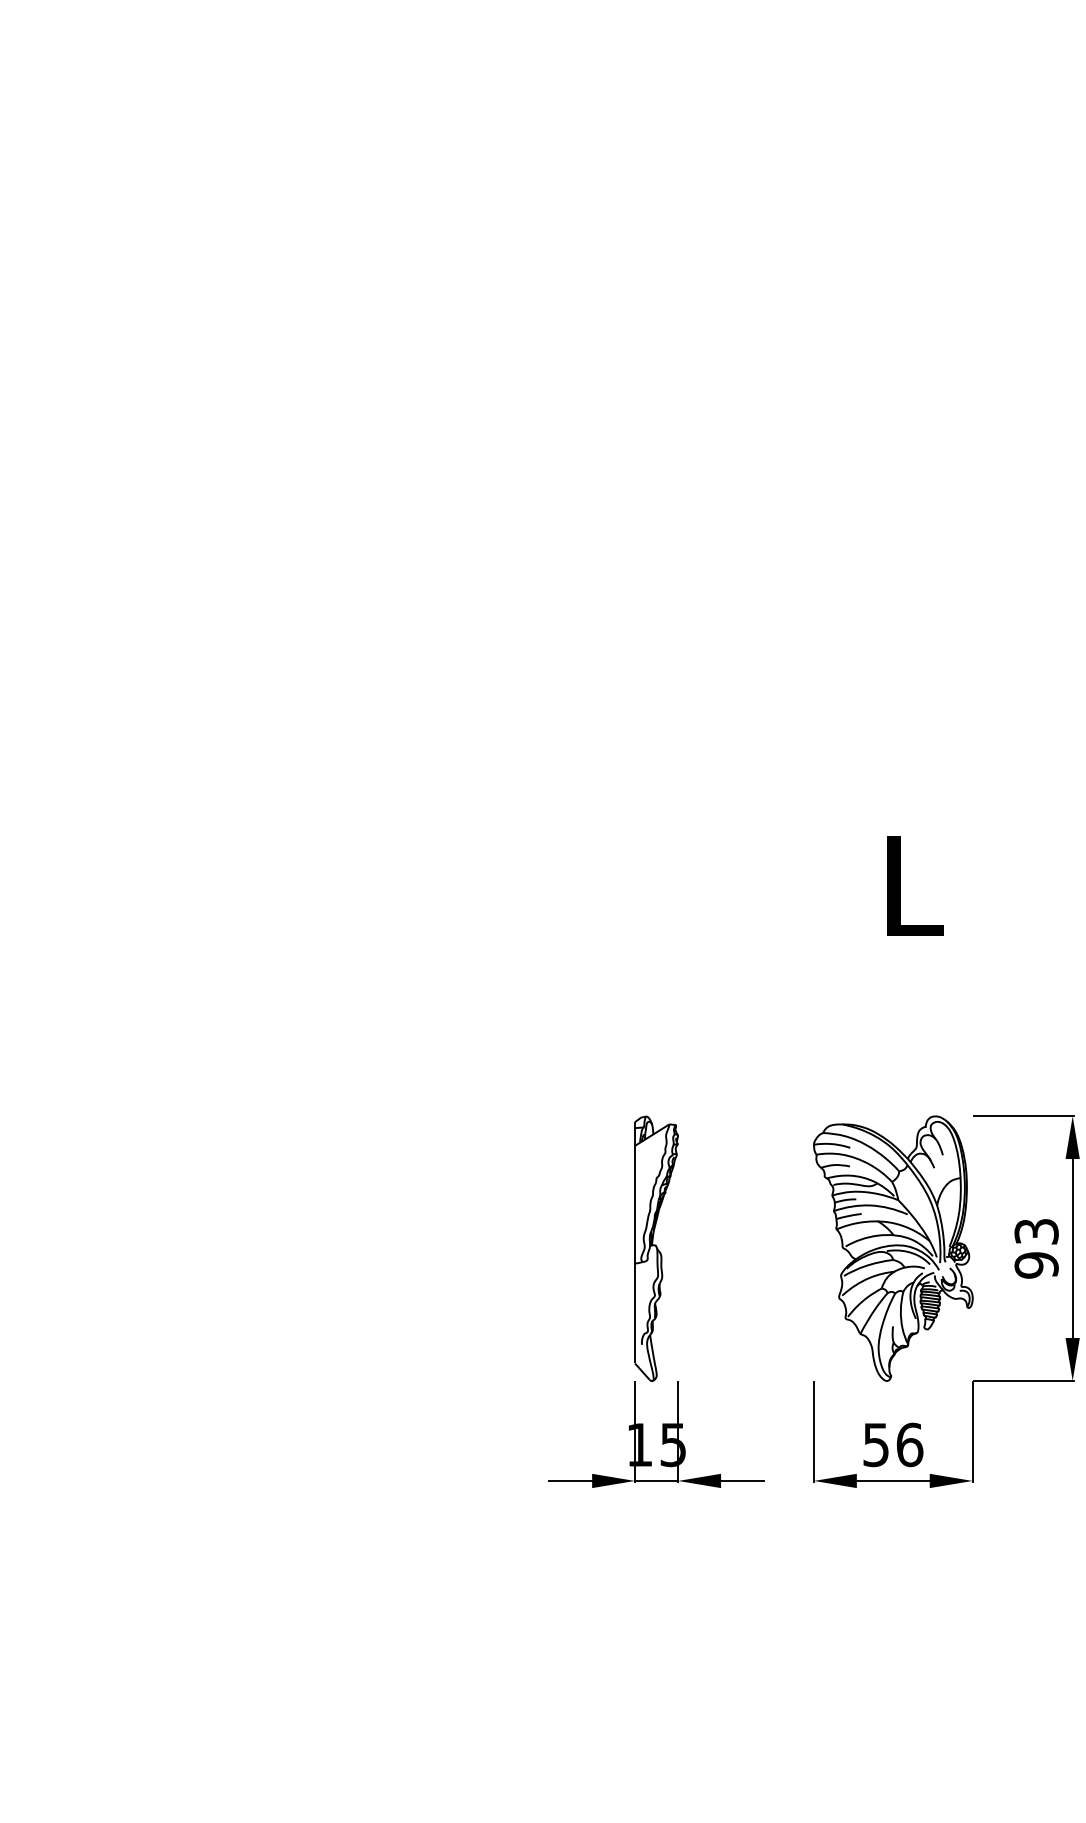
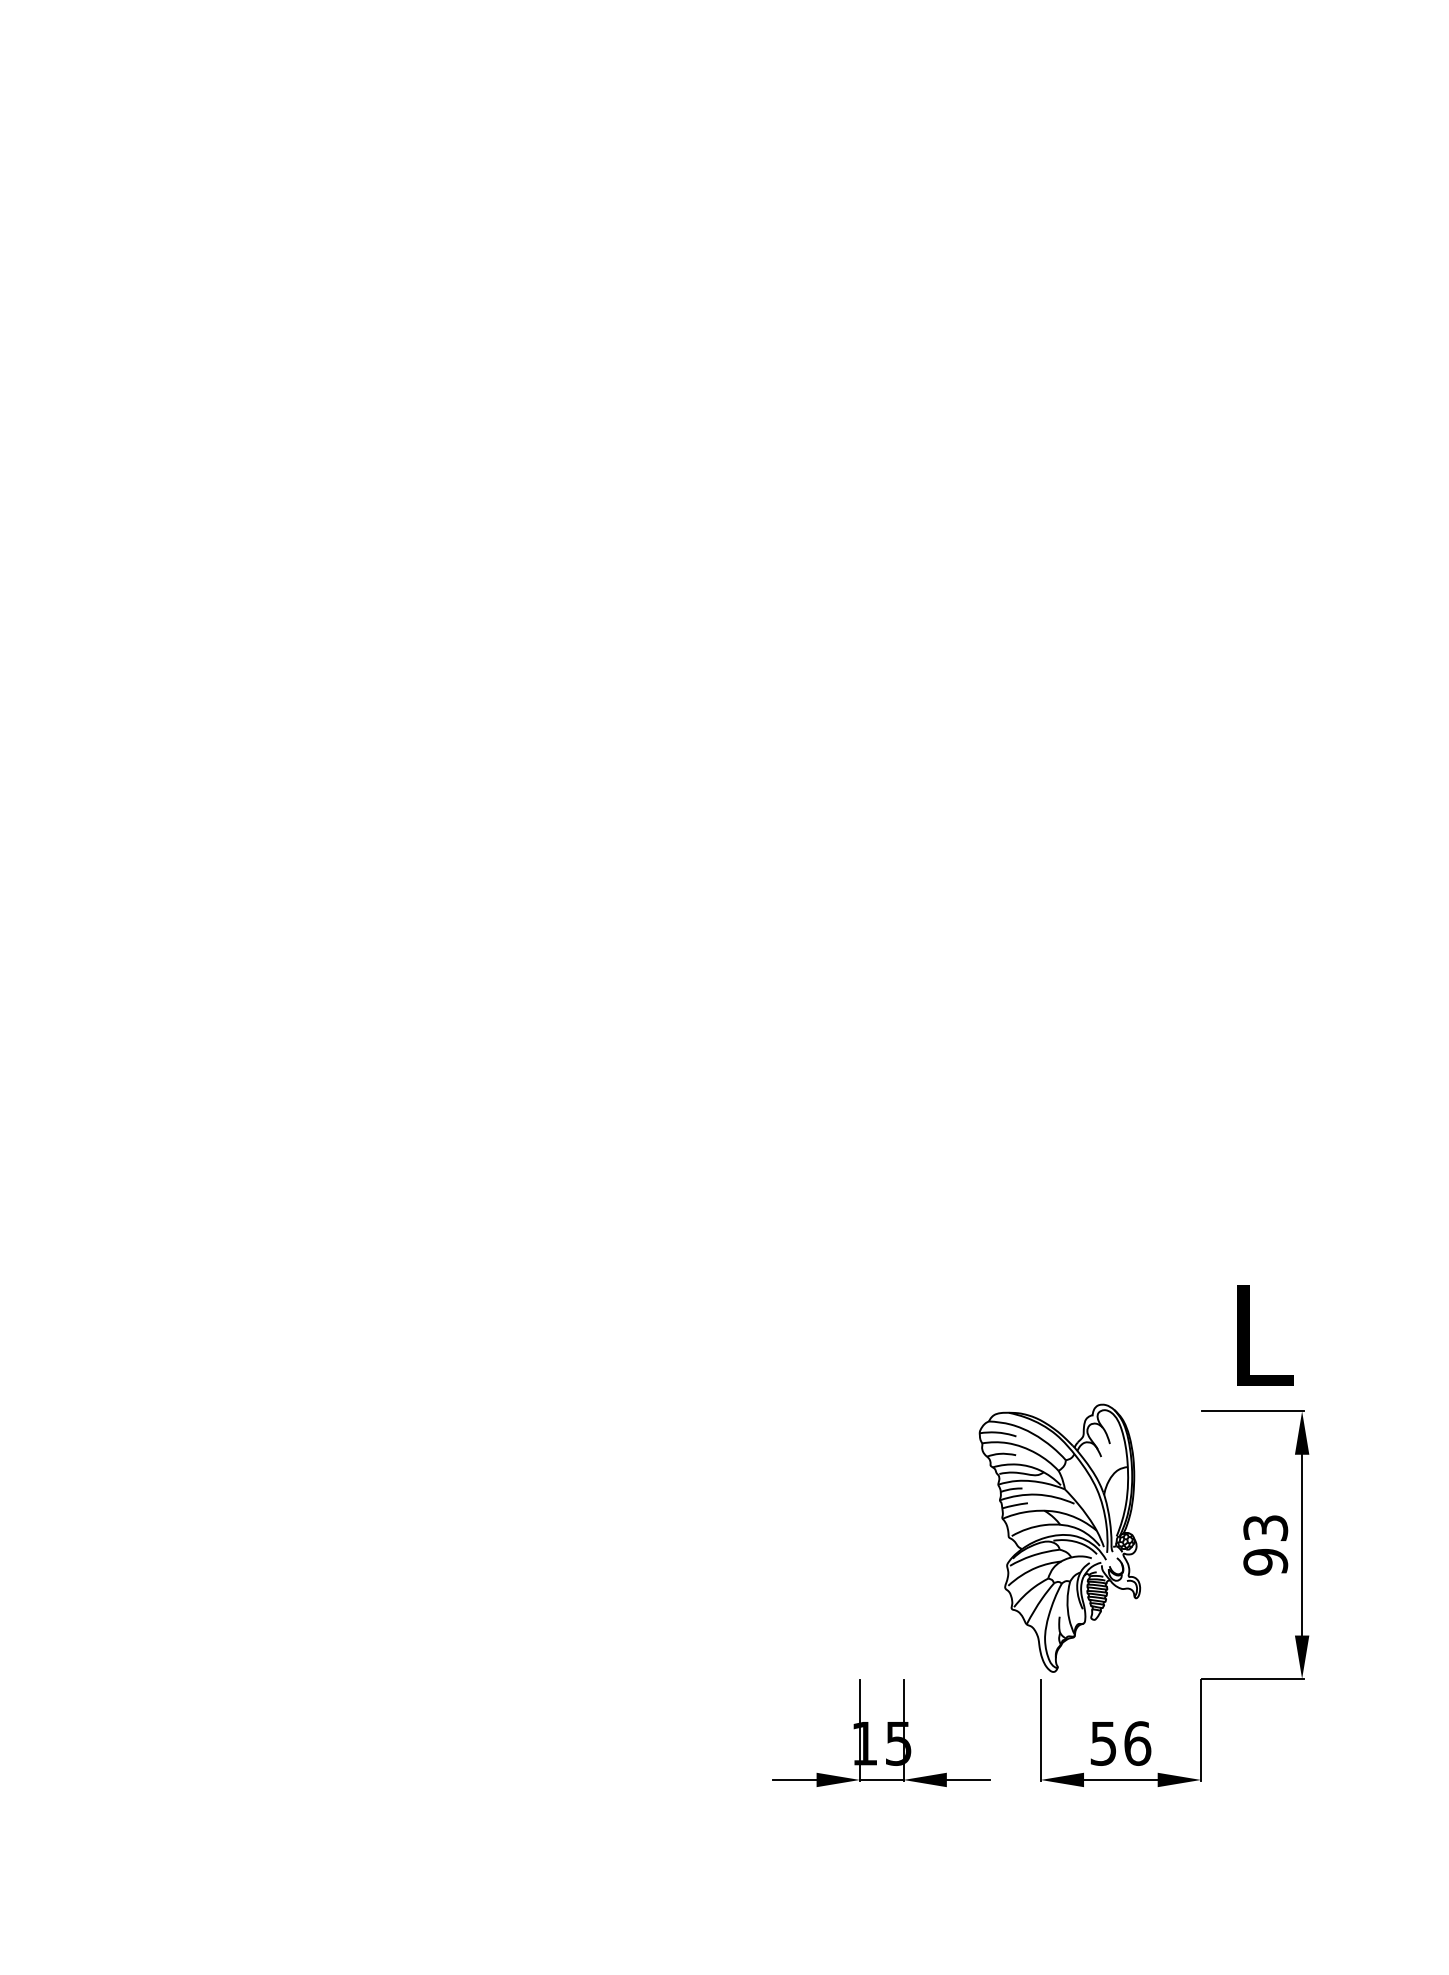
text: (915, 885) -> (1265, 1335), moved
part: (892, 1247) -> (1059, 1537), moved
part: (656, 1248) -> (881, 1545), removed

